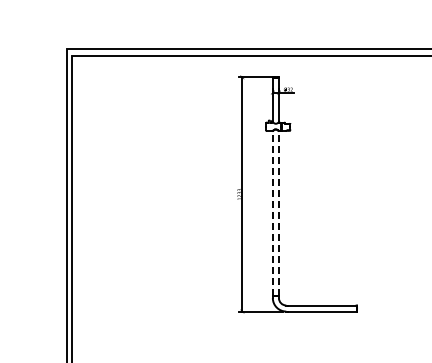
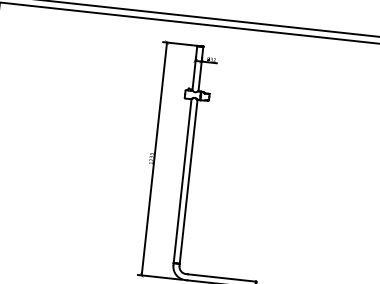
line: (272, 212) -> (182, 180), dashed -> solid
line: (278, 212) -> (188, 180), dashed -> solid

